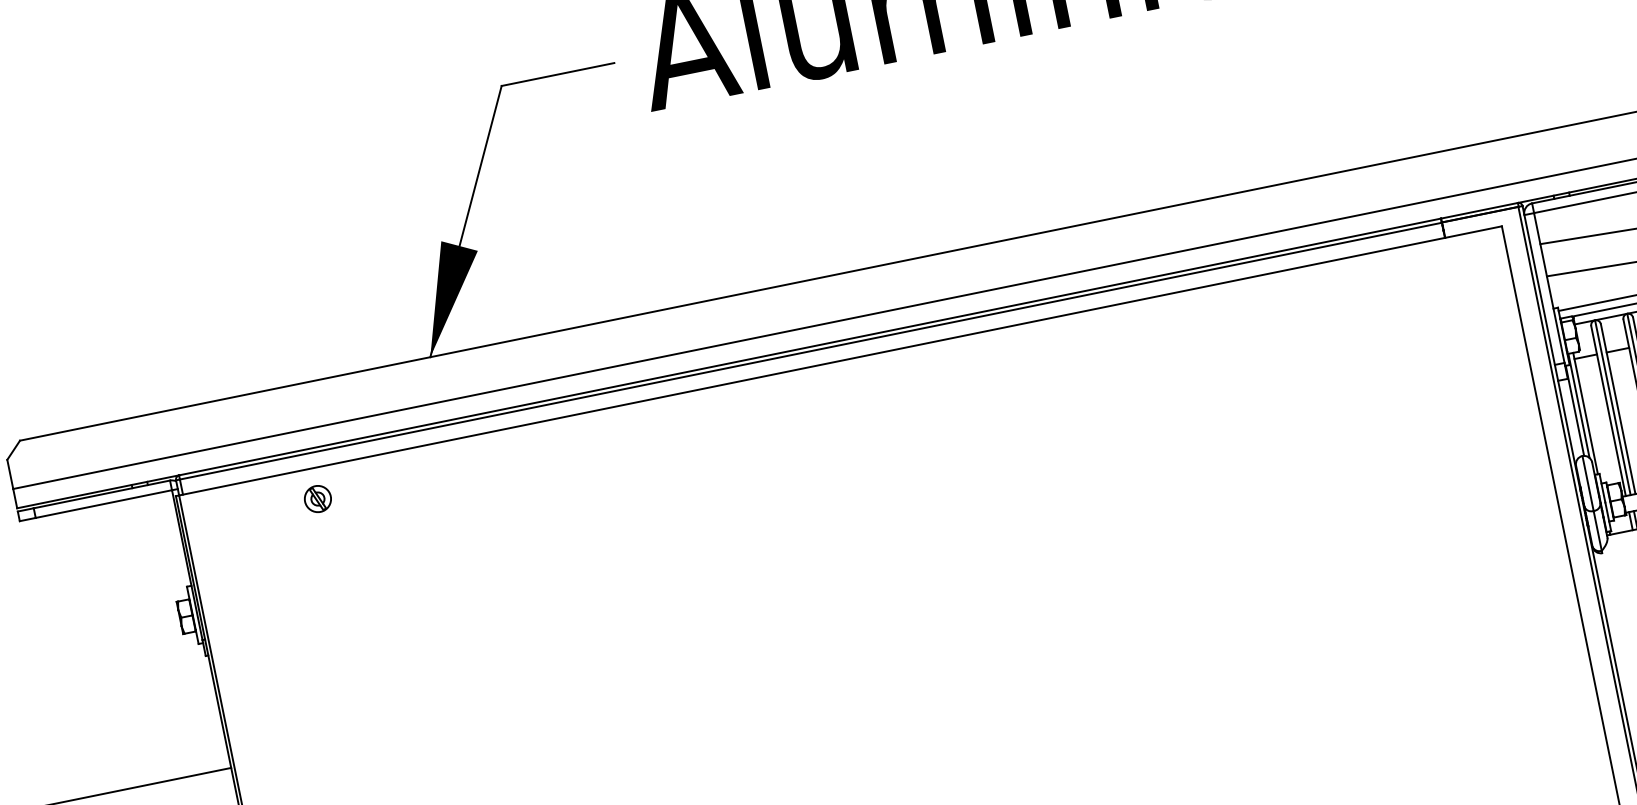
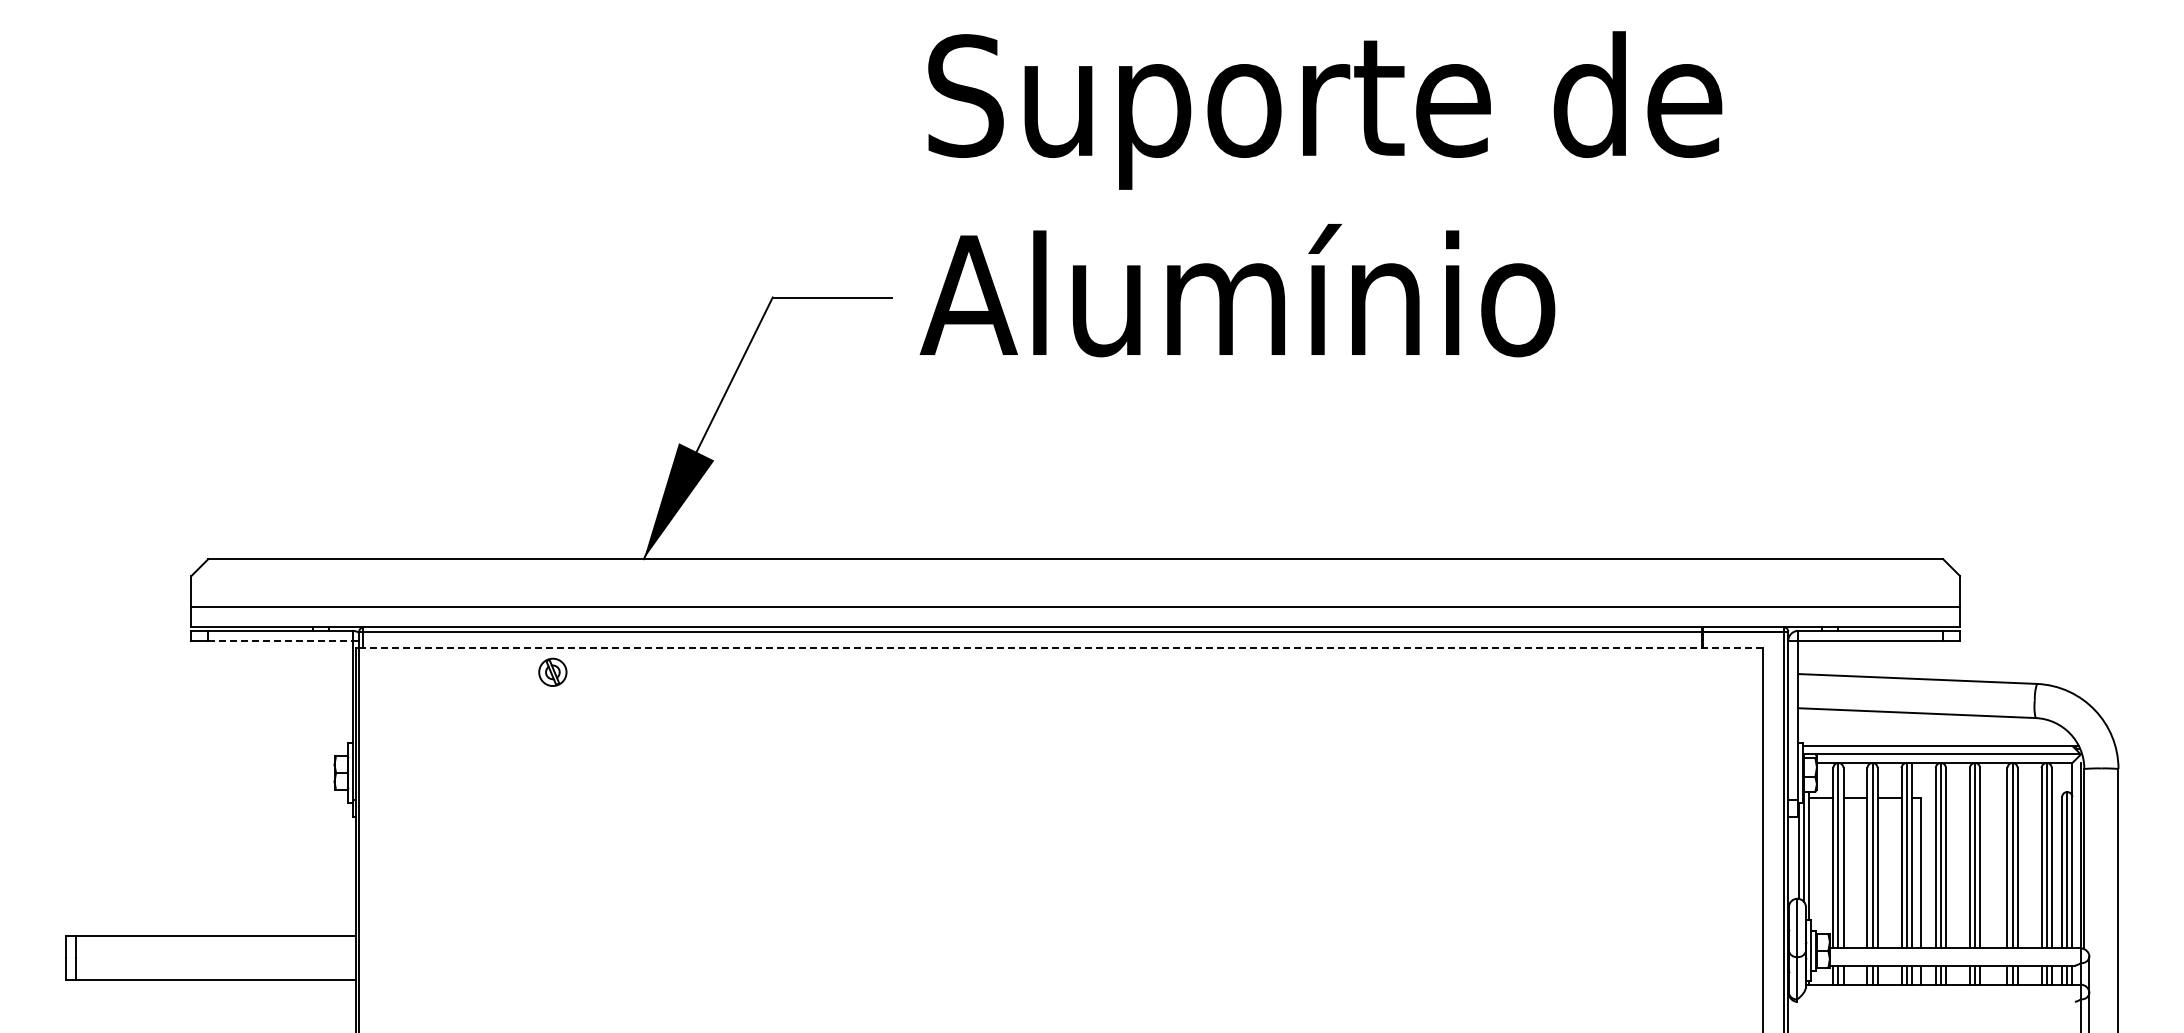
line: (840, 360) -> (1061, 647), solid -> dashed
part: (317, 498) -> (552, 671), moved
line: (104, 504) -> (281, 641), solid -> dashed

